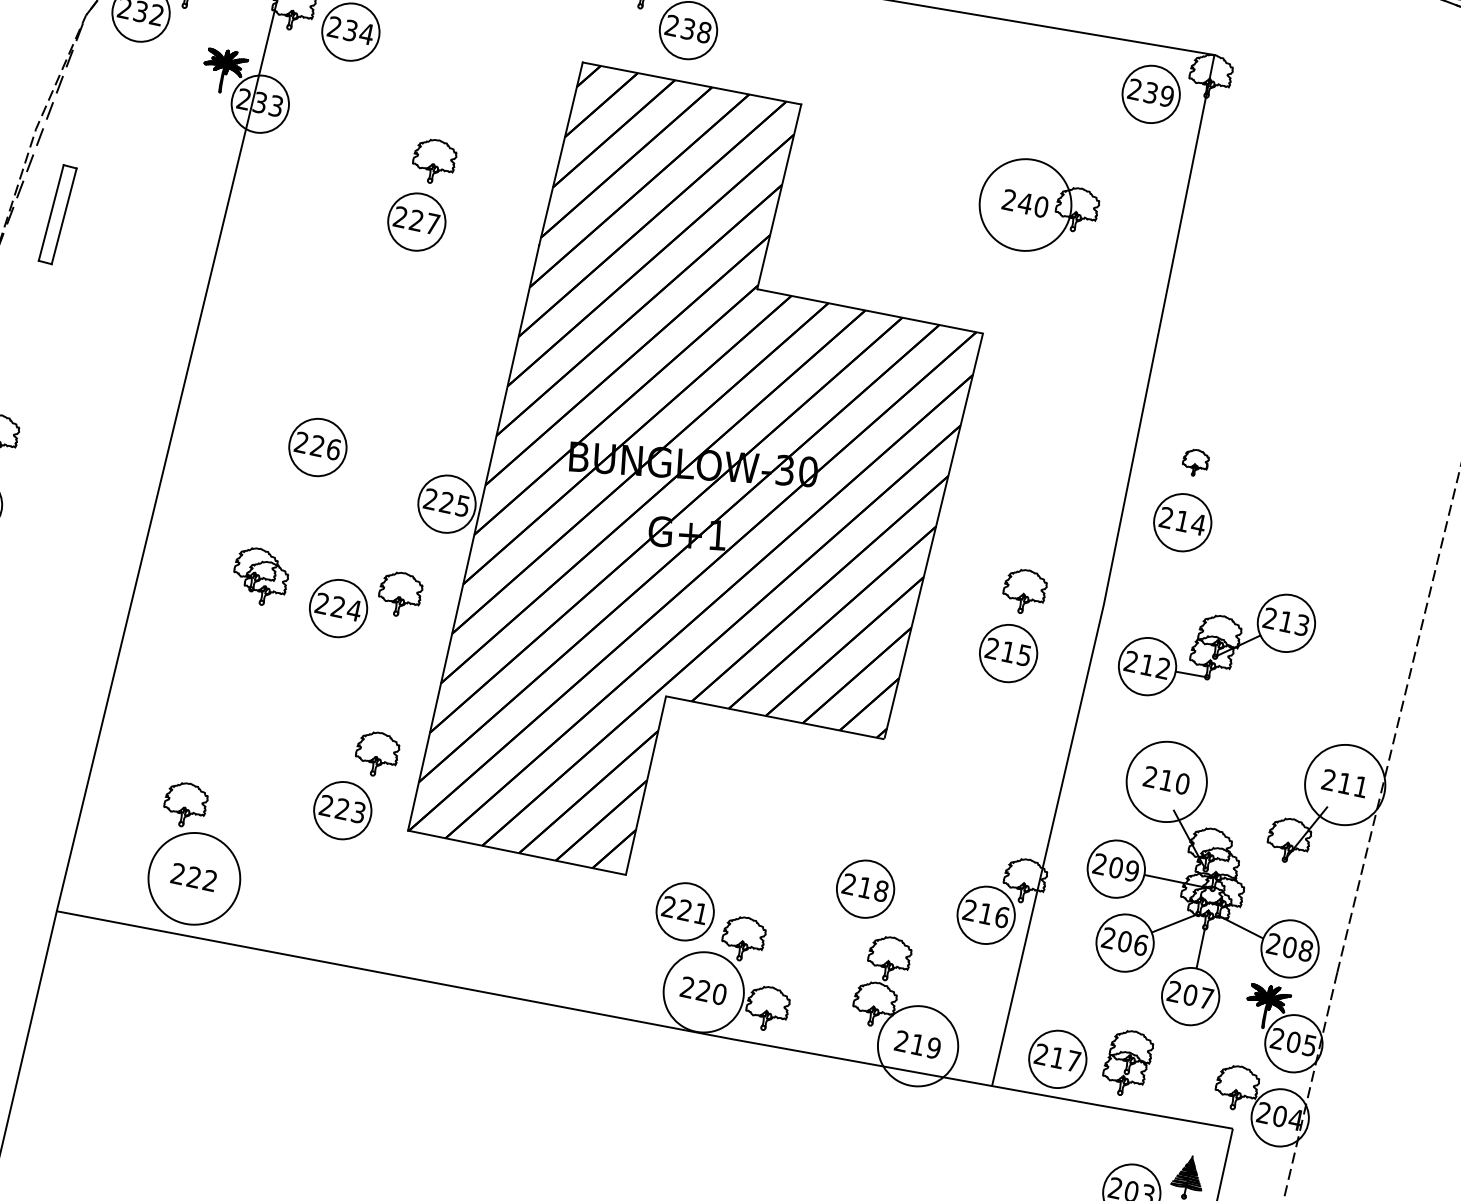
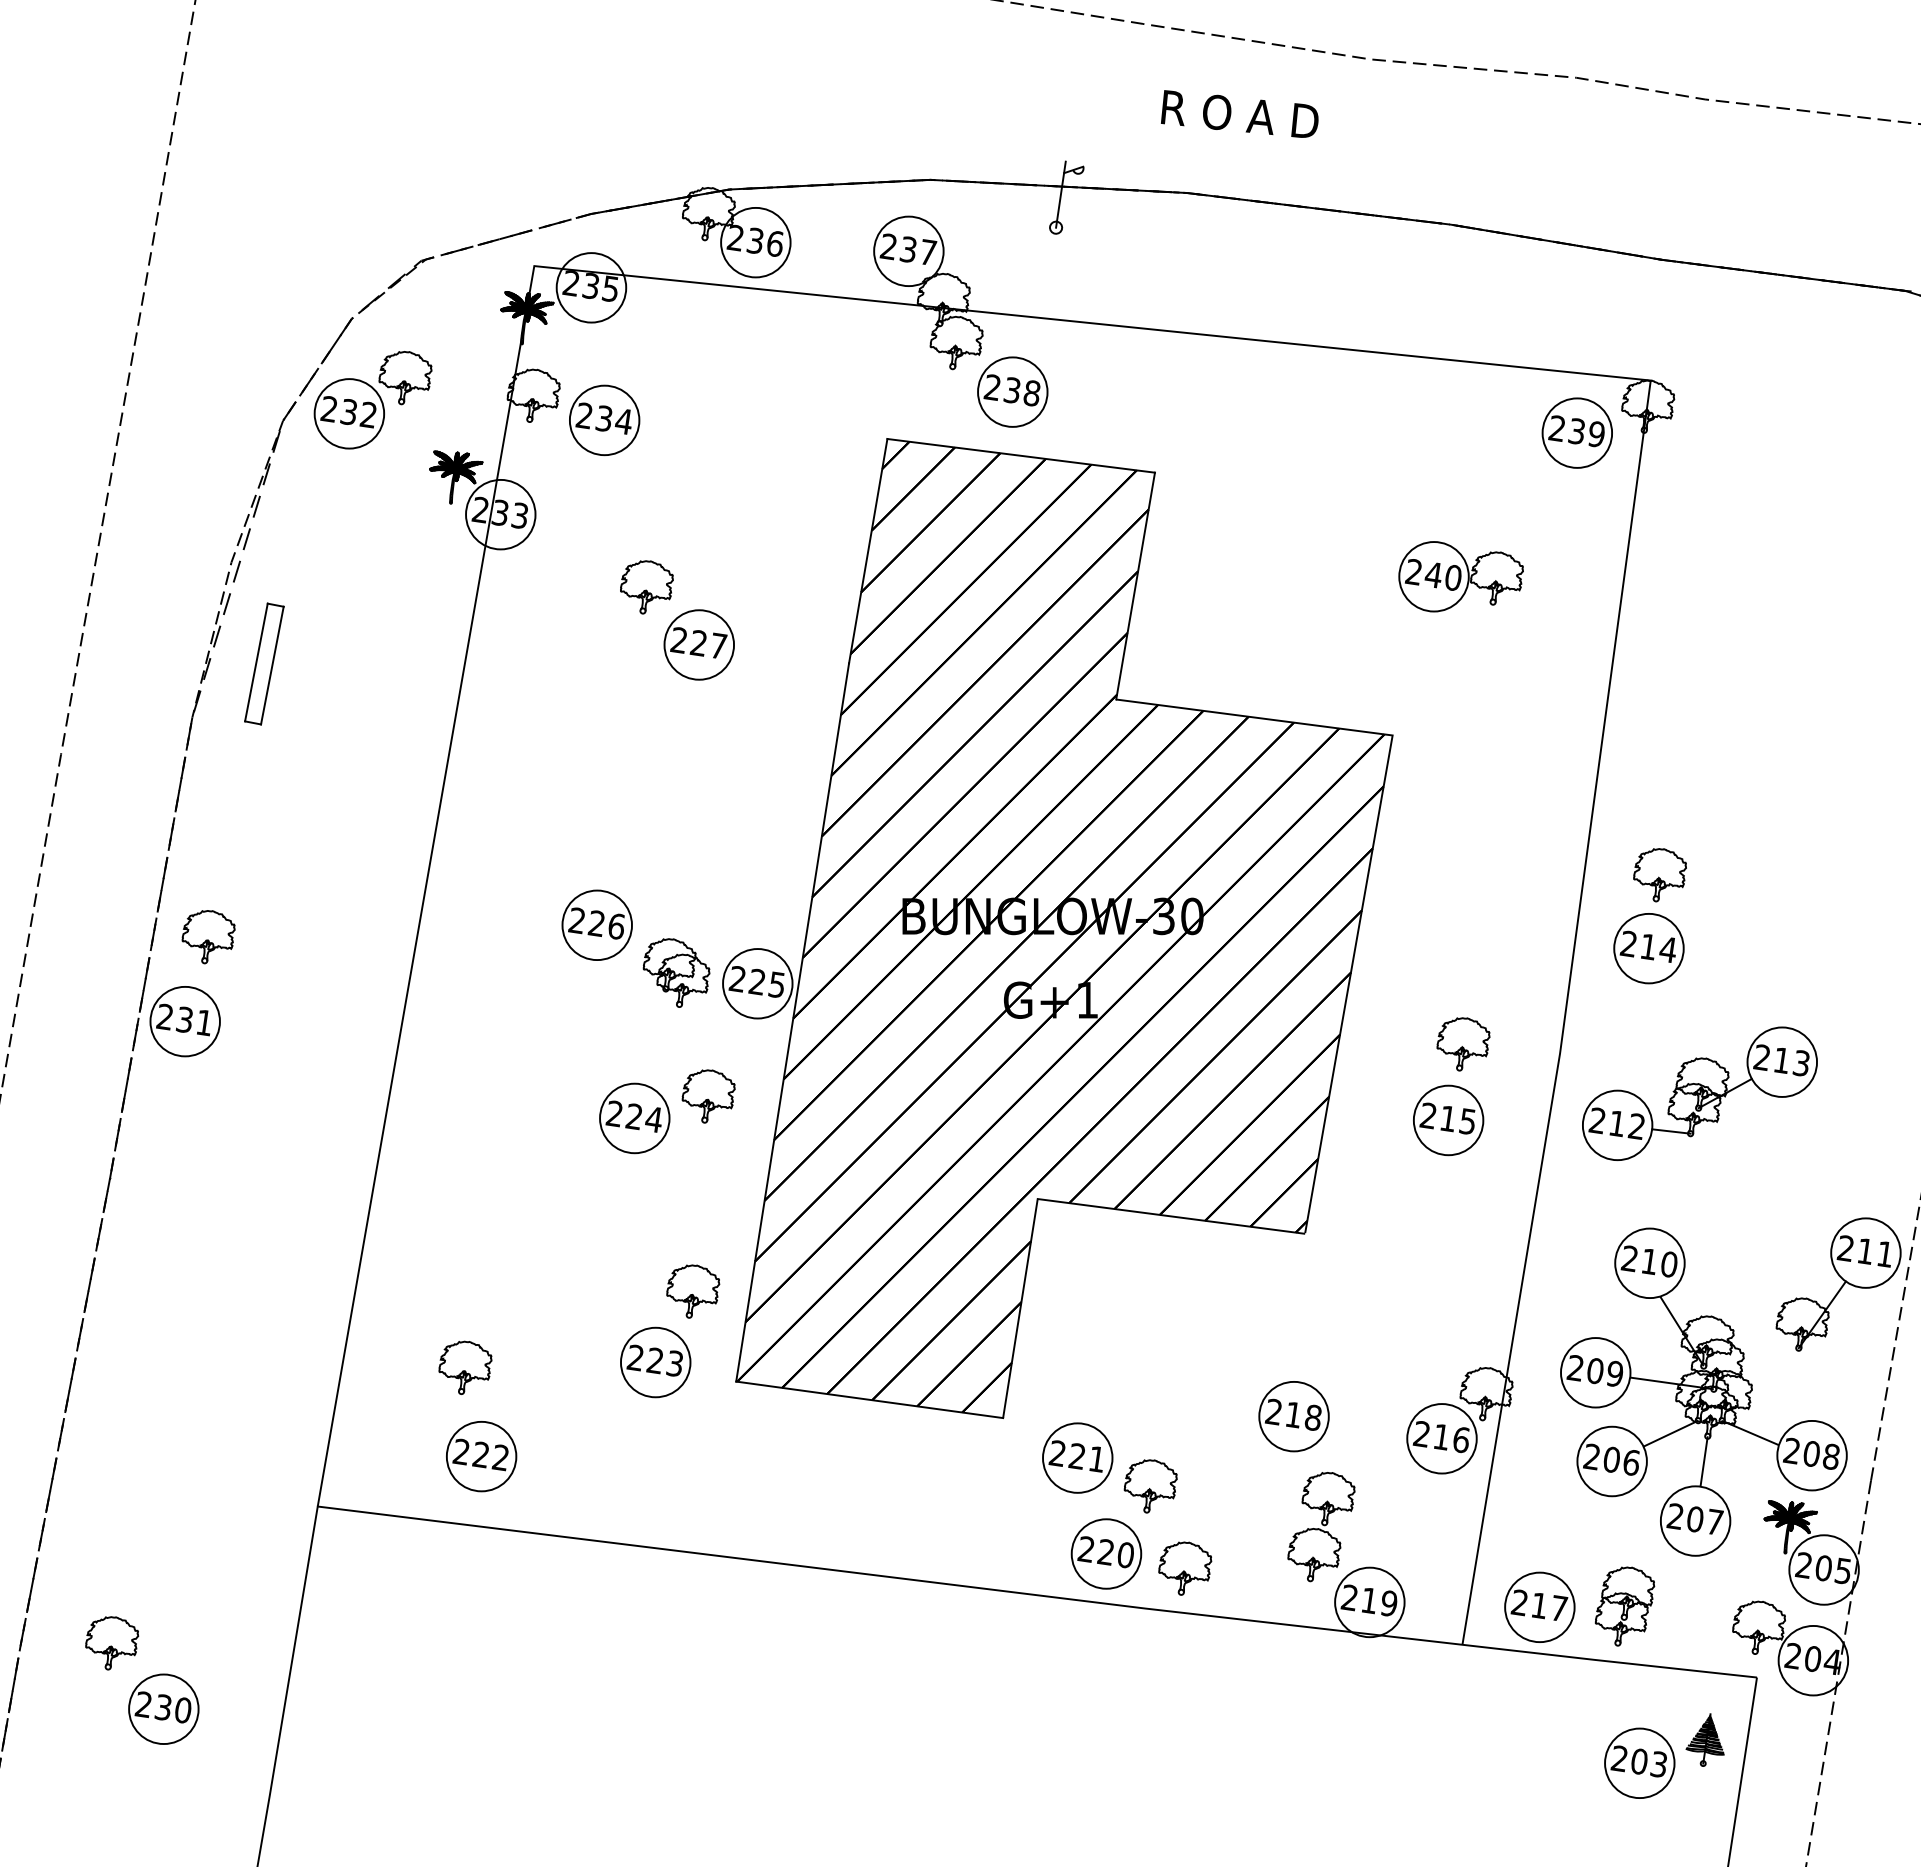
part: (434, 161) -> (646, 587), moved
circle: (1025, 204) -> (1433, 576), size x0.62
part: (1195, 463) -> (1659, 875), size x1.67
part: (261, 576) -> (676, 972), moved
circle: (1166, 782) -> (1649, 1263), size x0.71
circle: (1344, 784) -> (1865, 1252), size x0.71
circle: (194, 878) -> (481, 1456), size x0.62
circle: (703, 991) -> (1106, 1553), size x0.71
circle: (917, 1046) -> (1369, 1602), size x0.71

